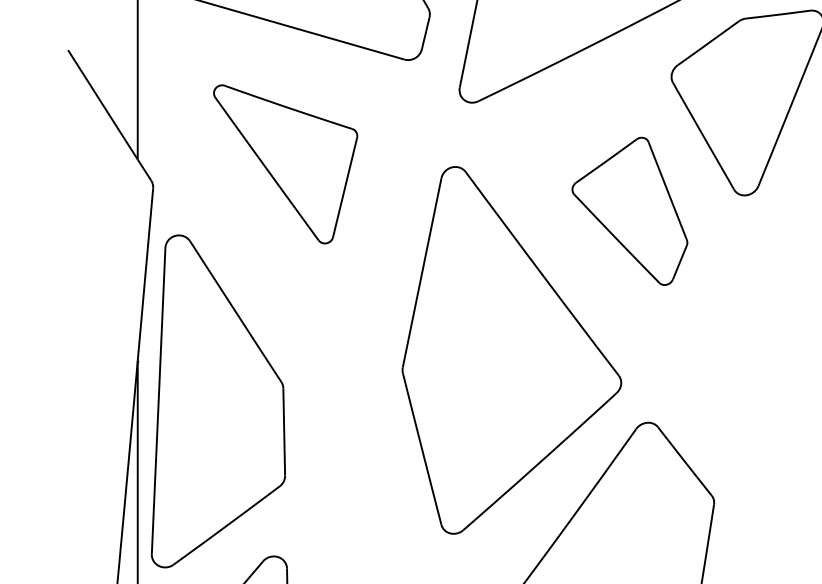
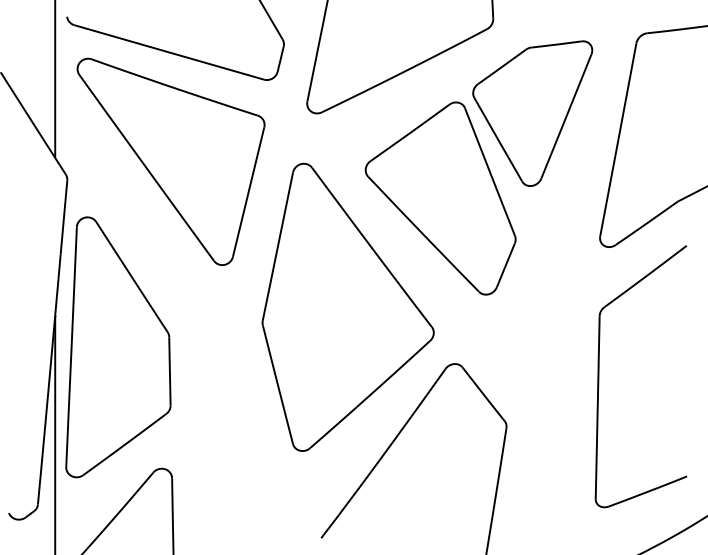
part: (284, 164) -> (170, 161), size x1.67
part: (629, 211) -> (440, 198), size x1.67

